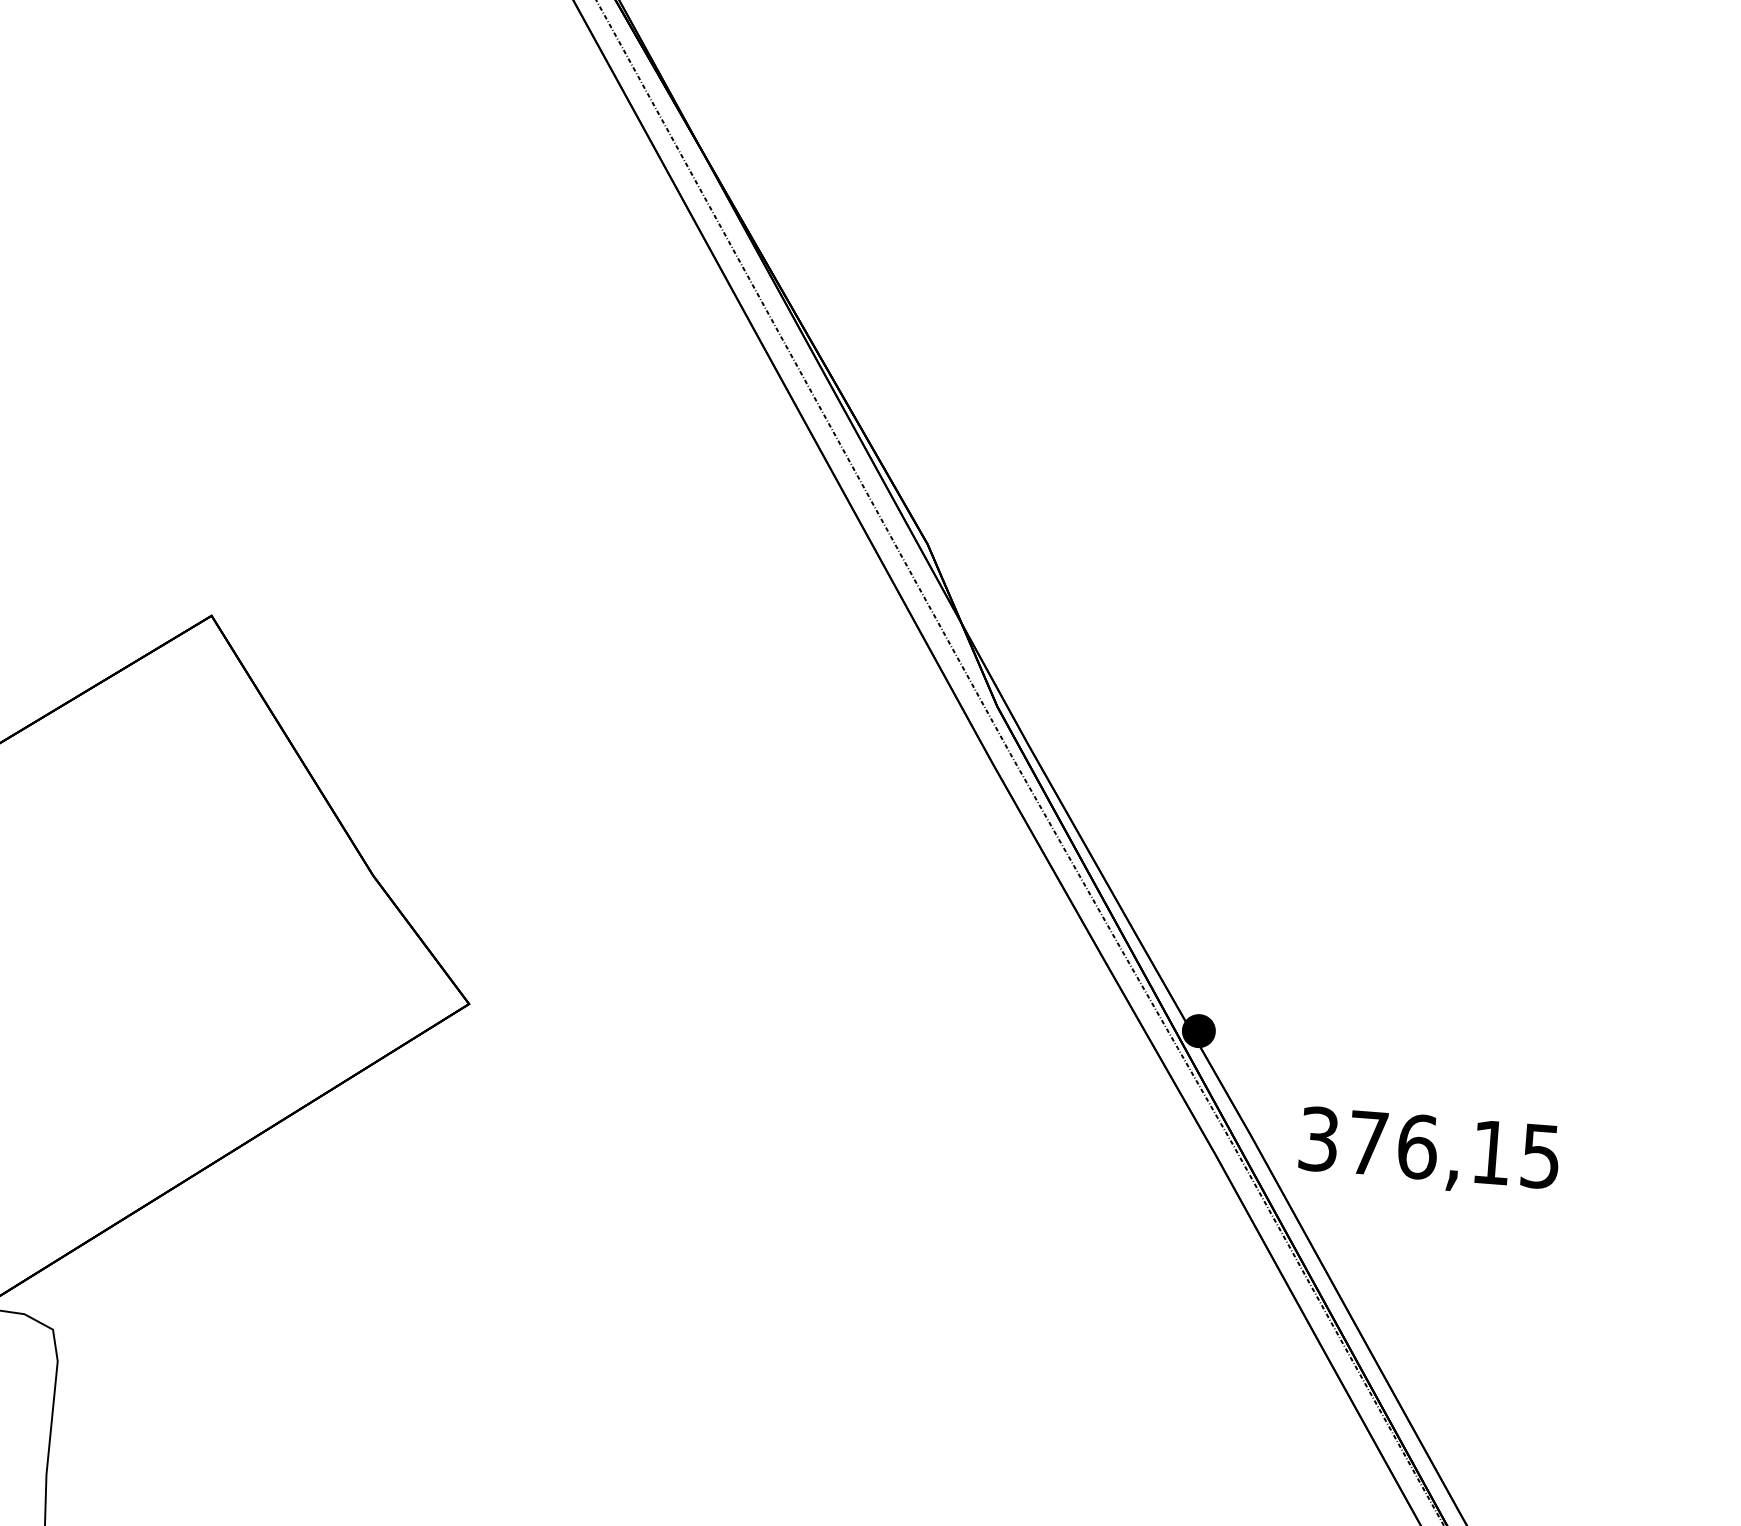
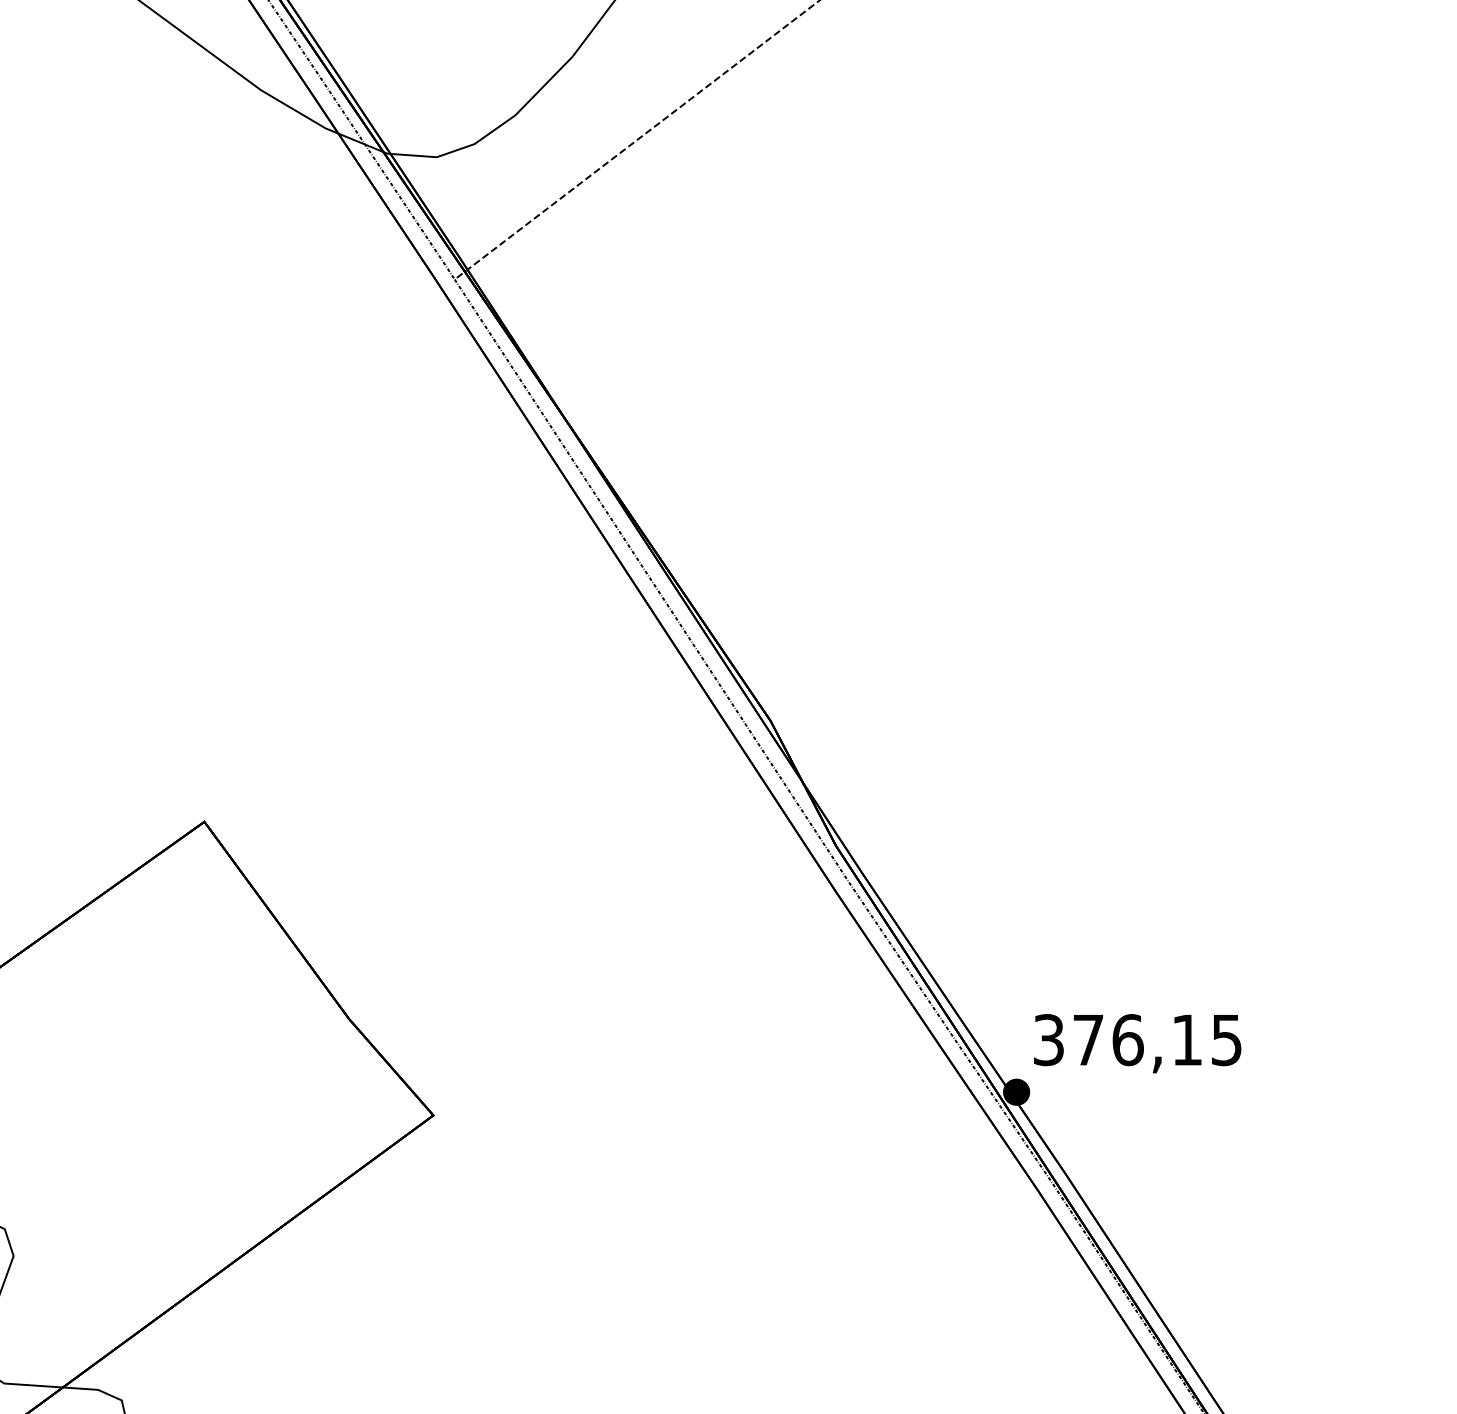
text: (1429, 1152) -> (1137, 1043), moved

